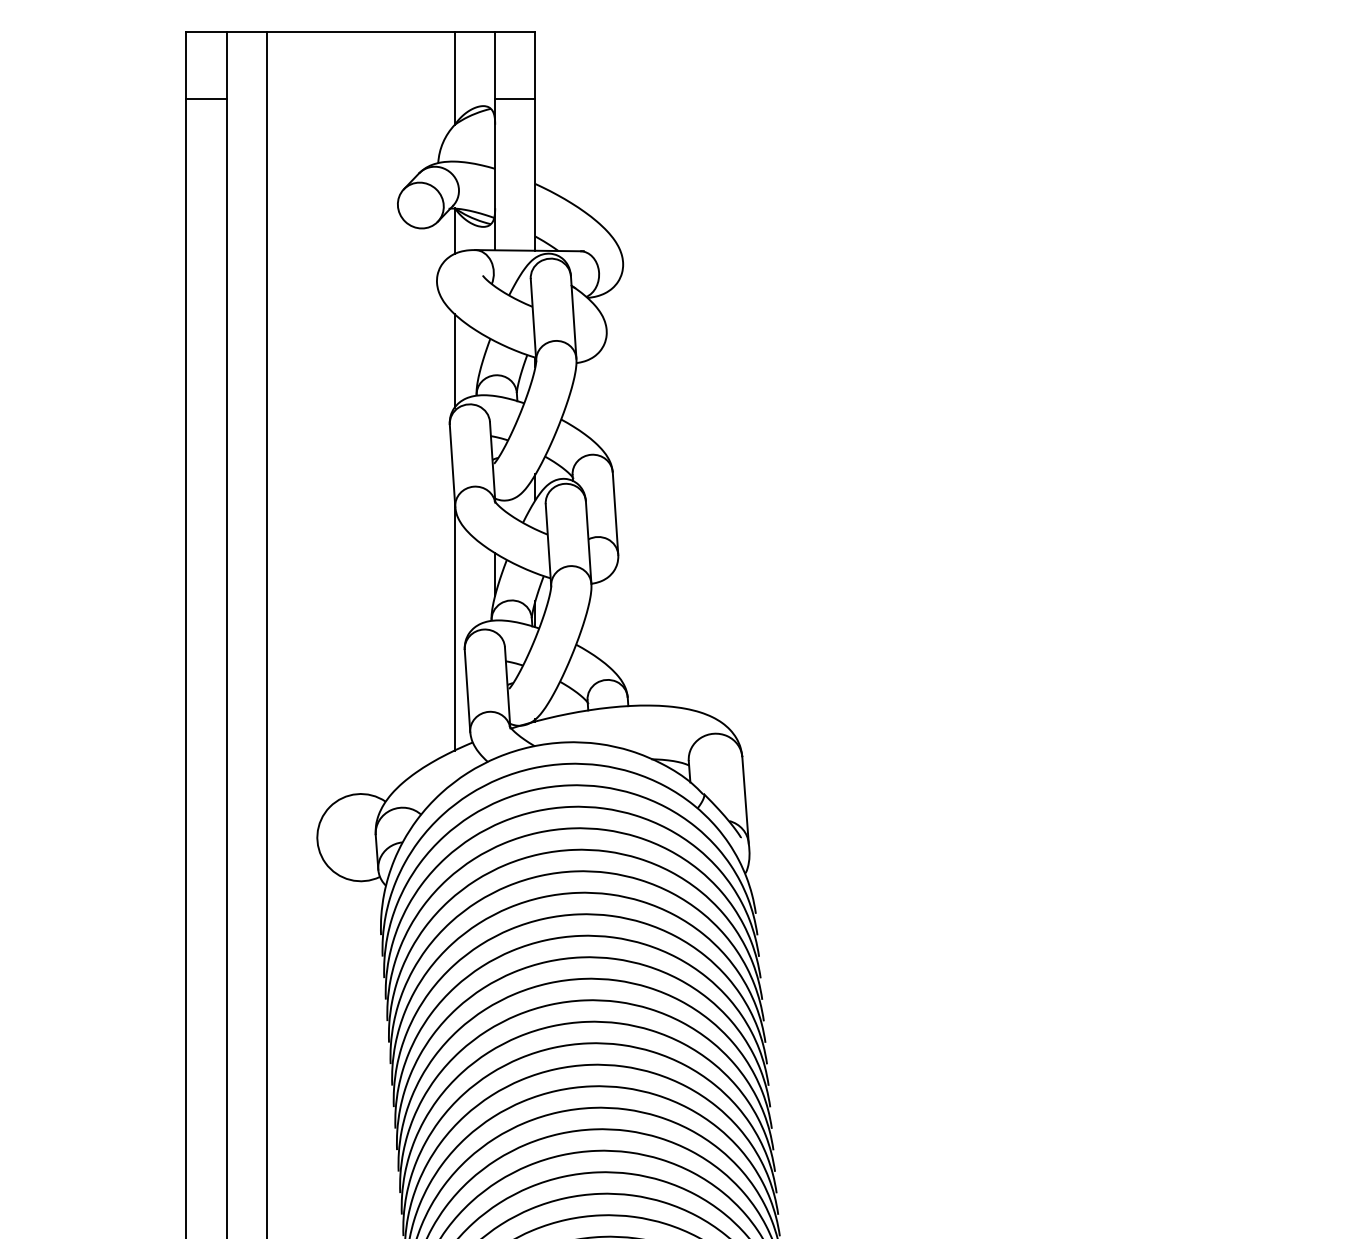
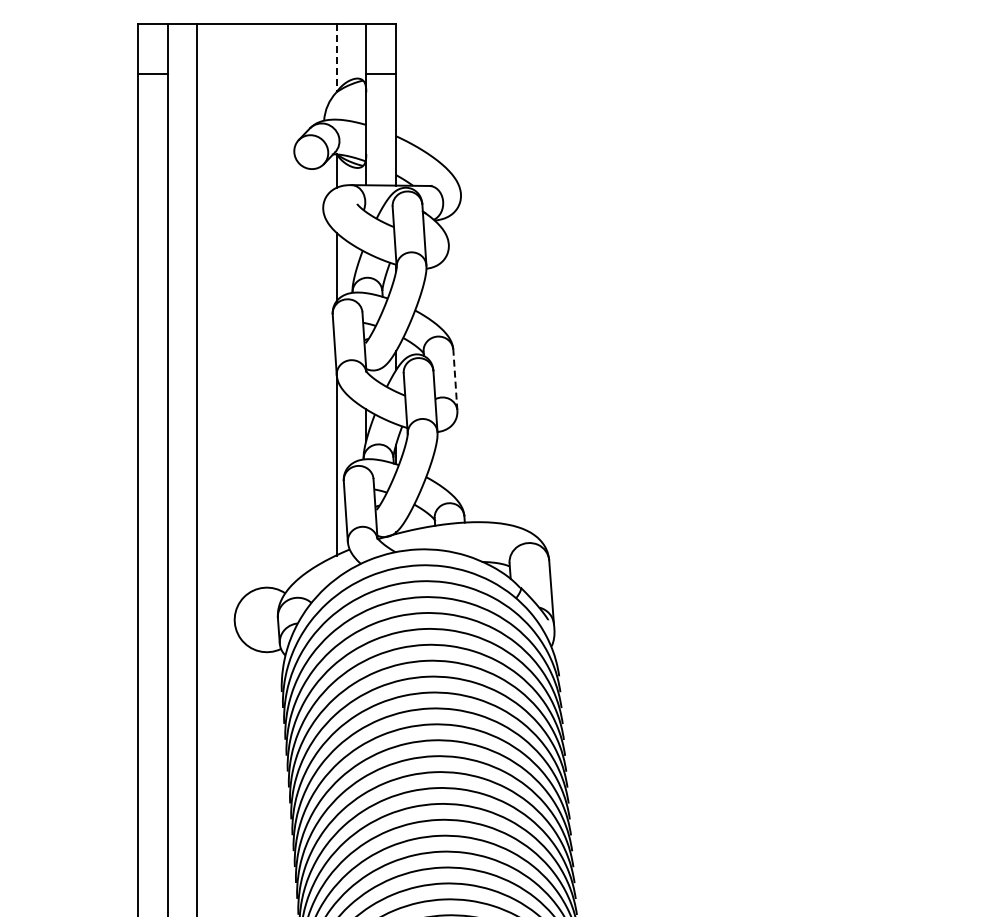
line: (454, 78) -> (336, 58), solid -> dashed
line: (615, 514) -> (455, 380), solid -> dashed

